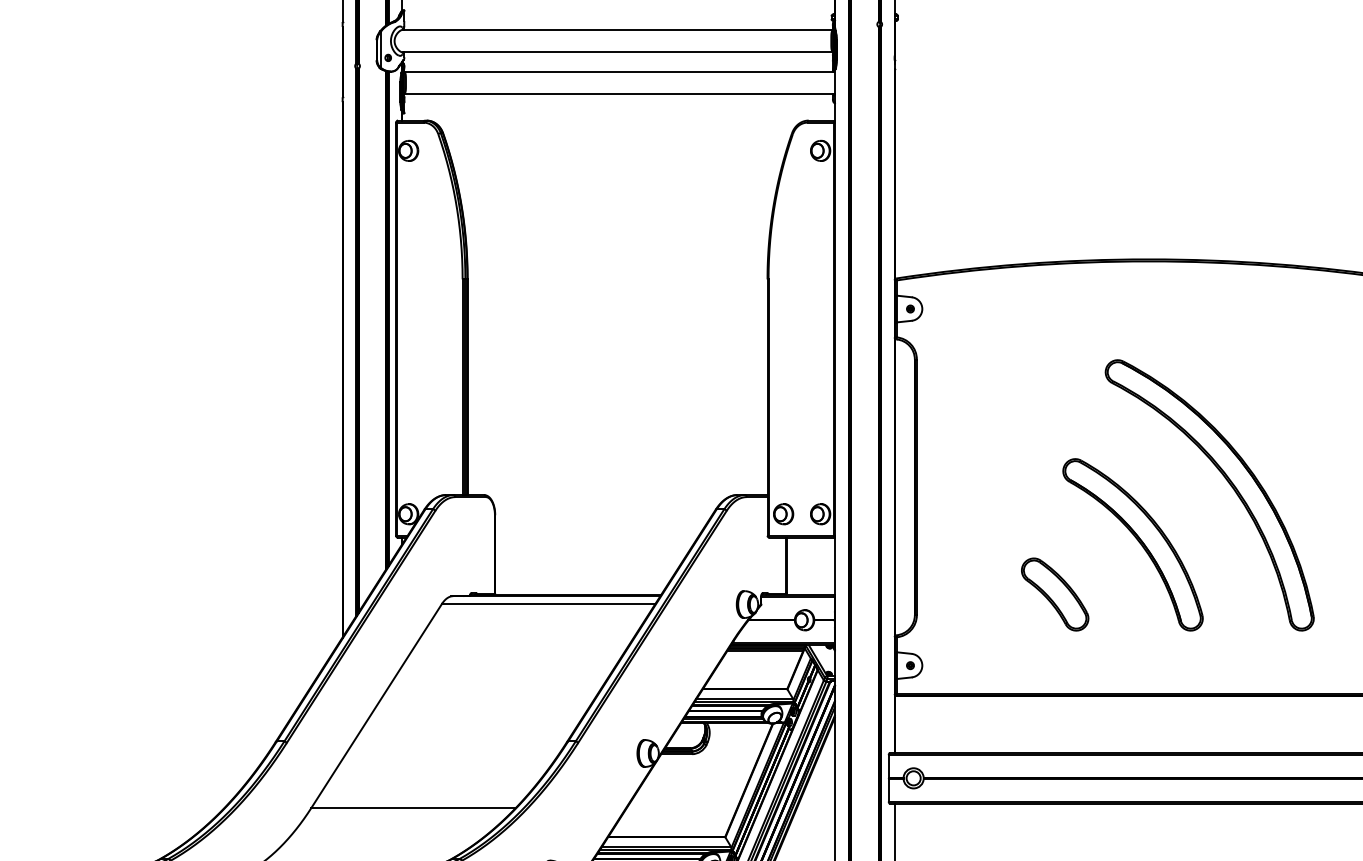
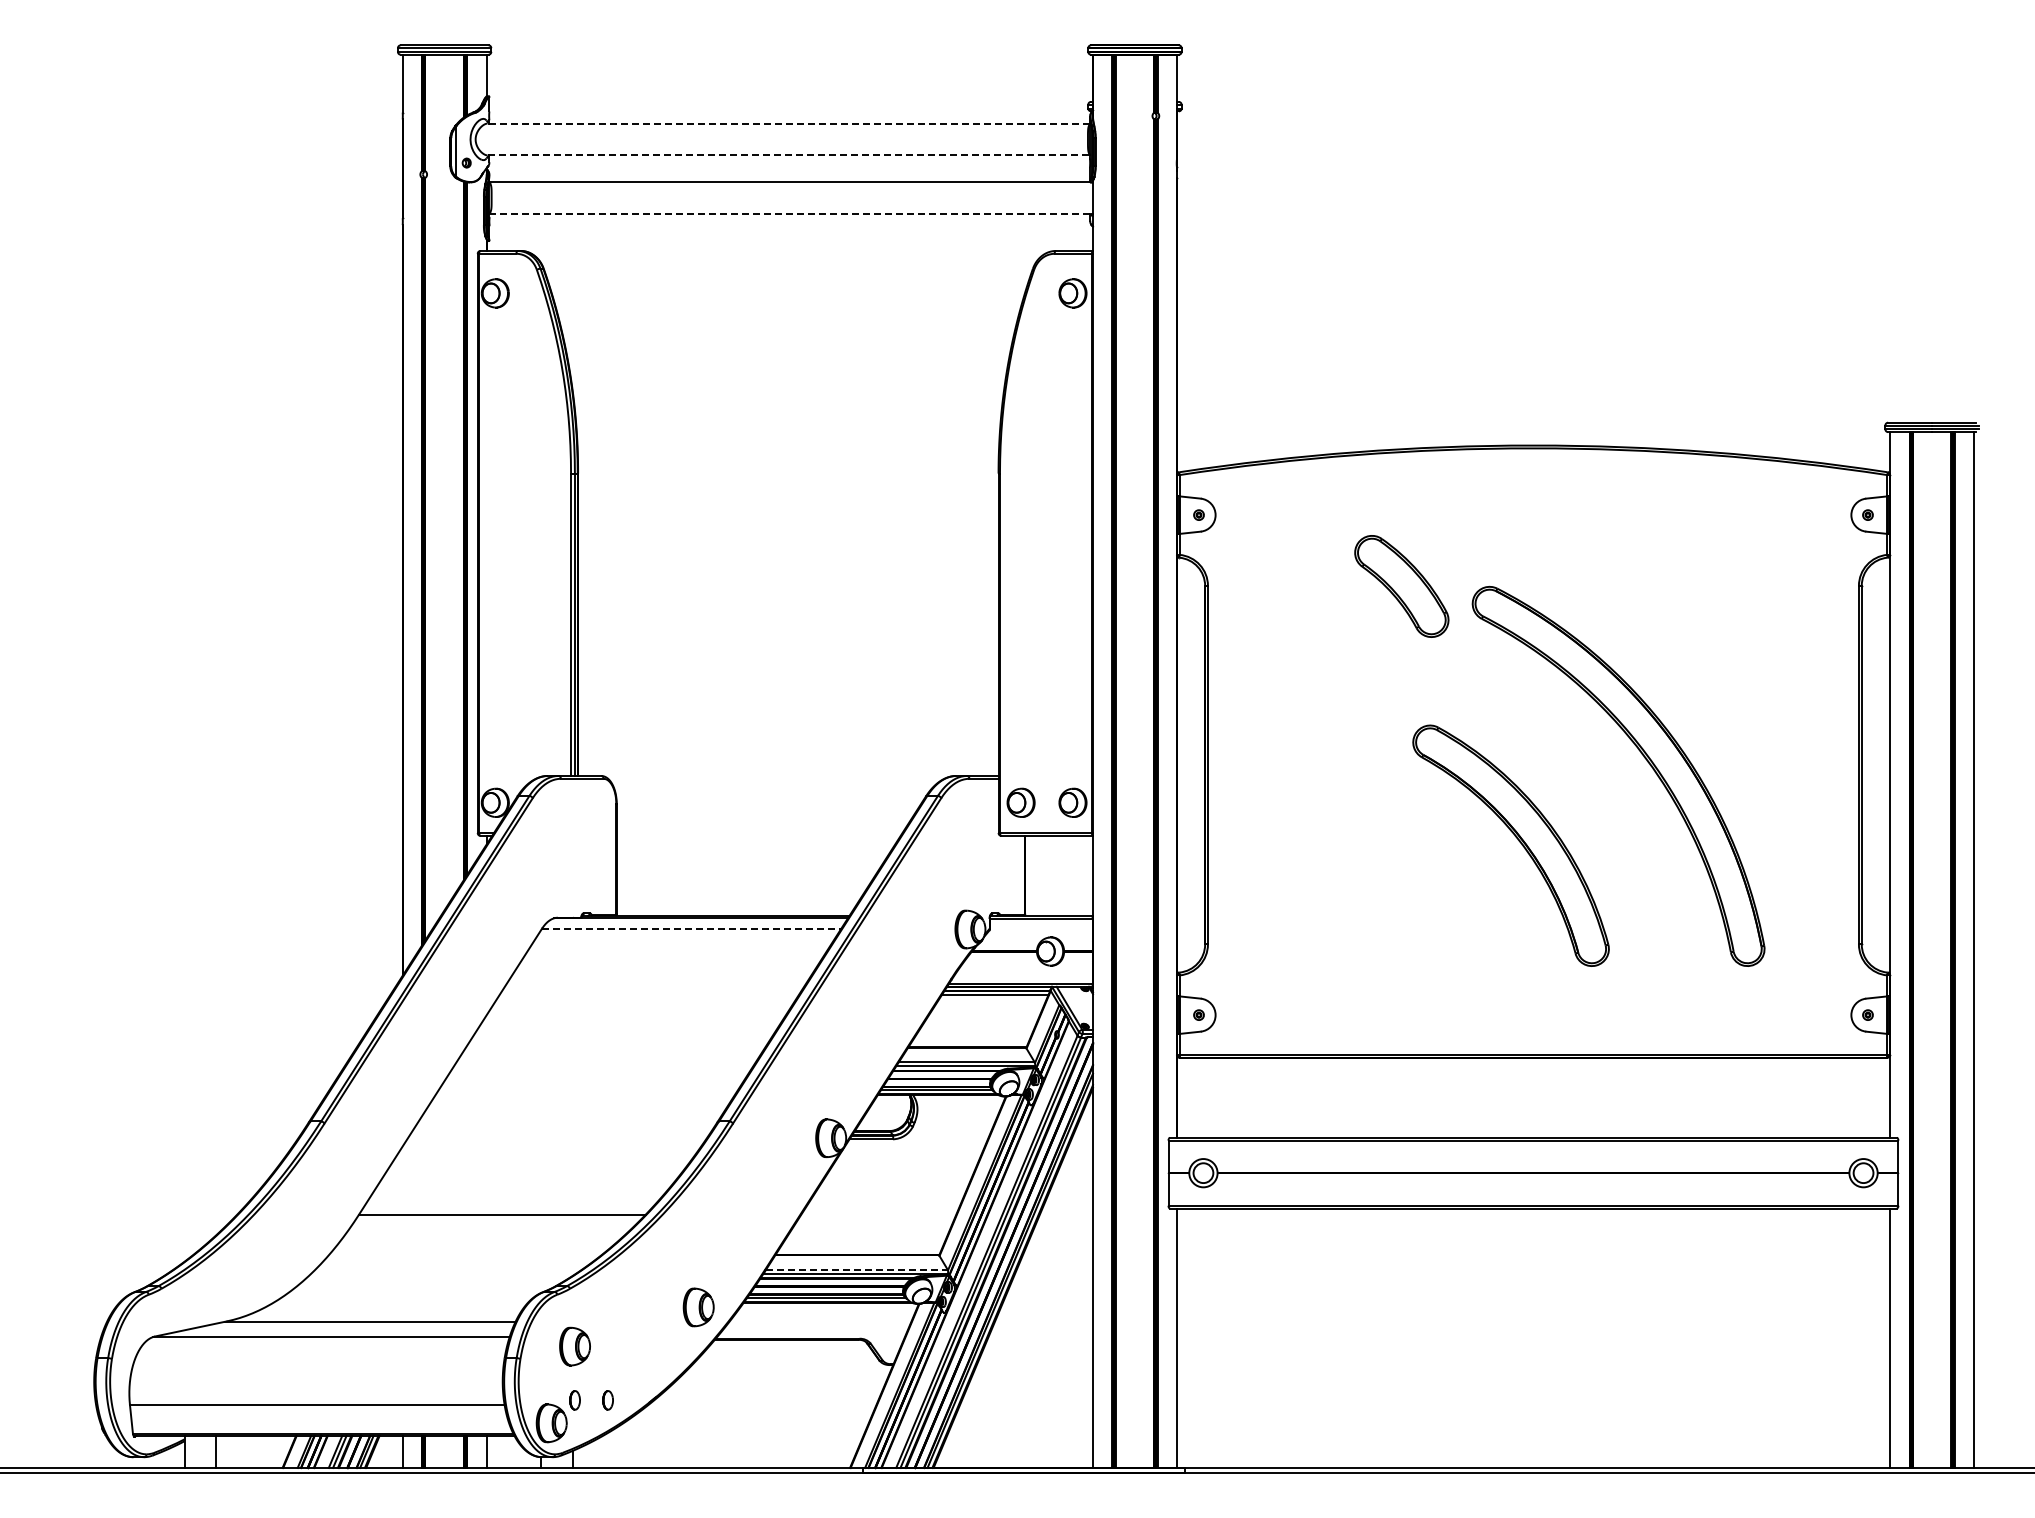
line: (617, 29) -> (788, 123), solid -> dashed
line: (618, 52) -> (789, 155), solid -> dashed
line: (619, 93) -> (791, 213), solid -> dashed
part: (1054, 594) -> (1401, 586), moved
line: (548, 603) -> (691, 928), solid -> dashed
line: (666, 847) -> (856, 1269), solid -> dashed

